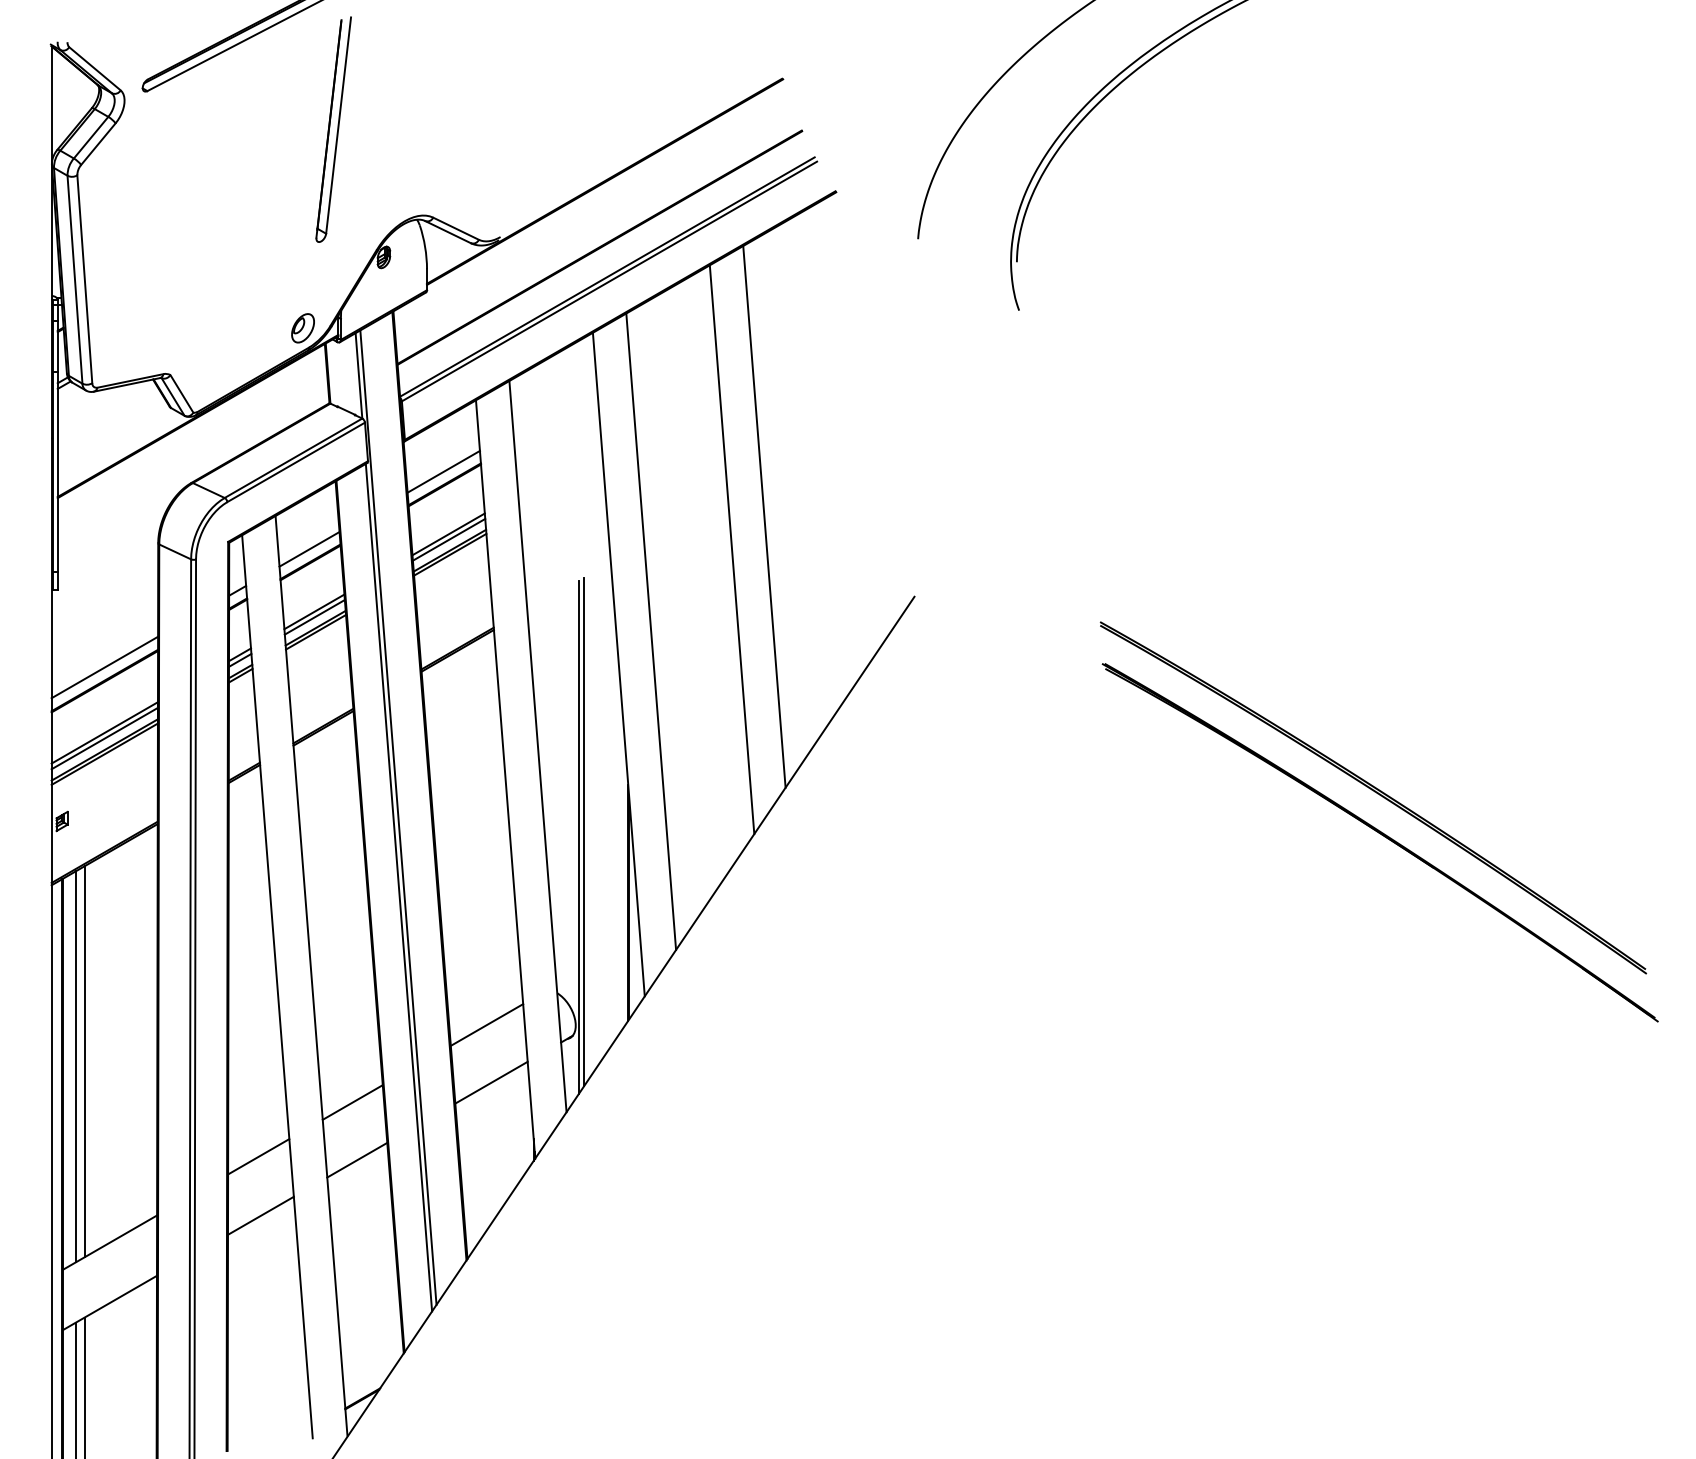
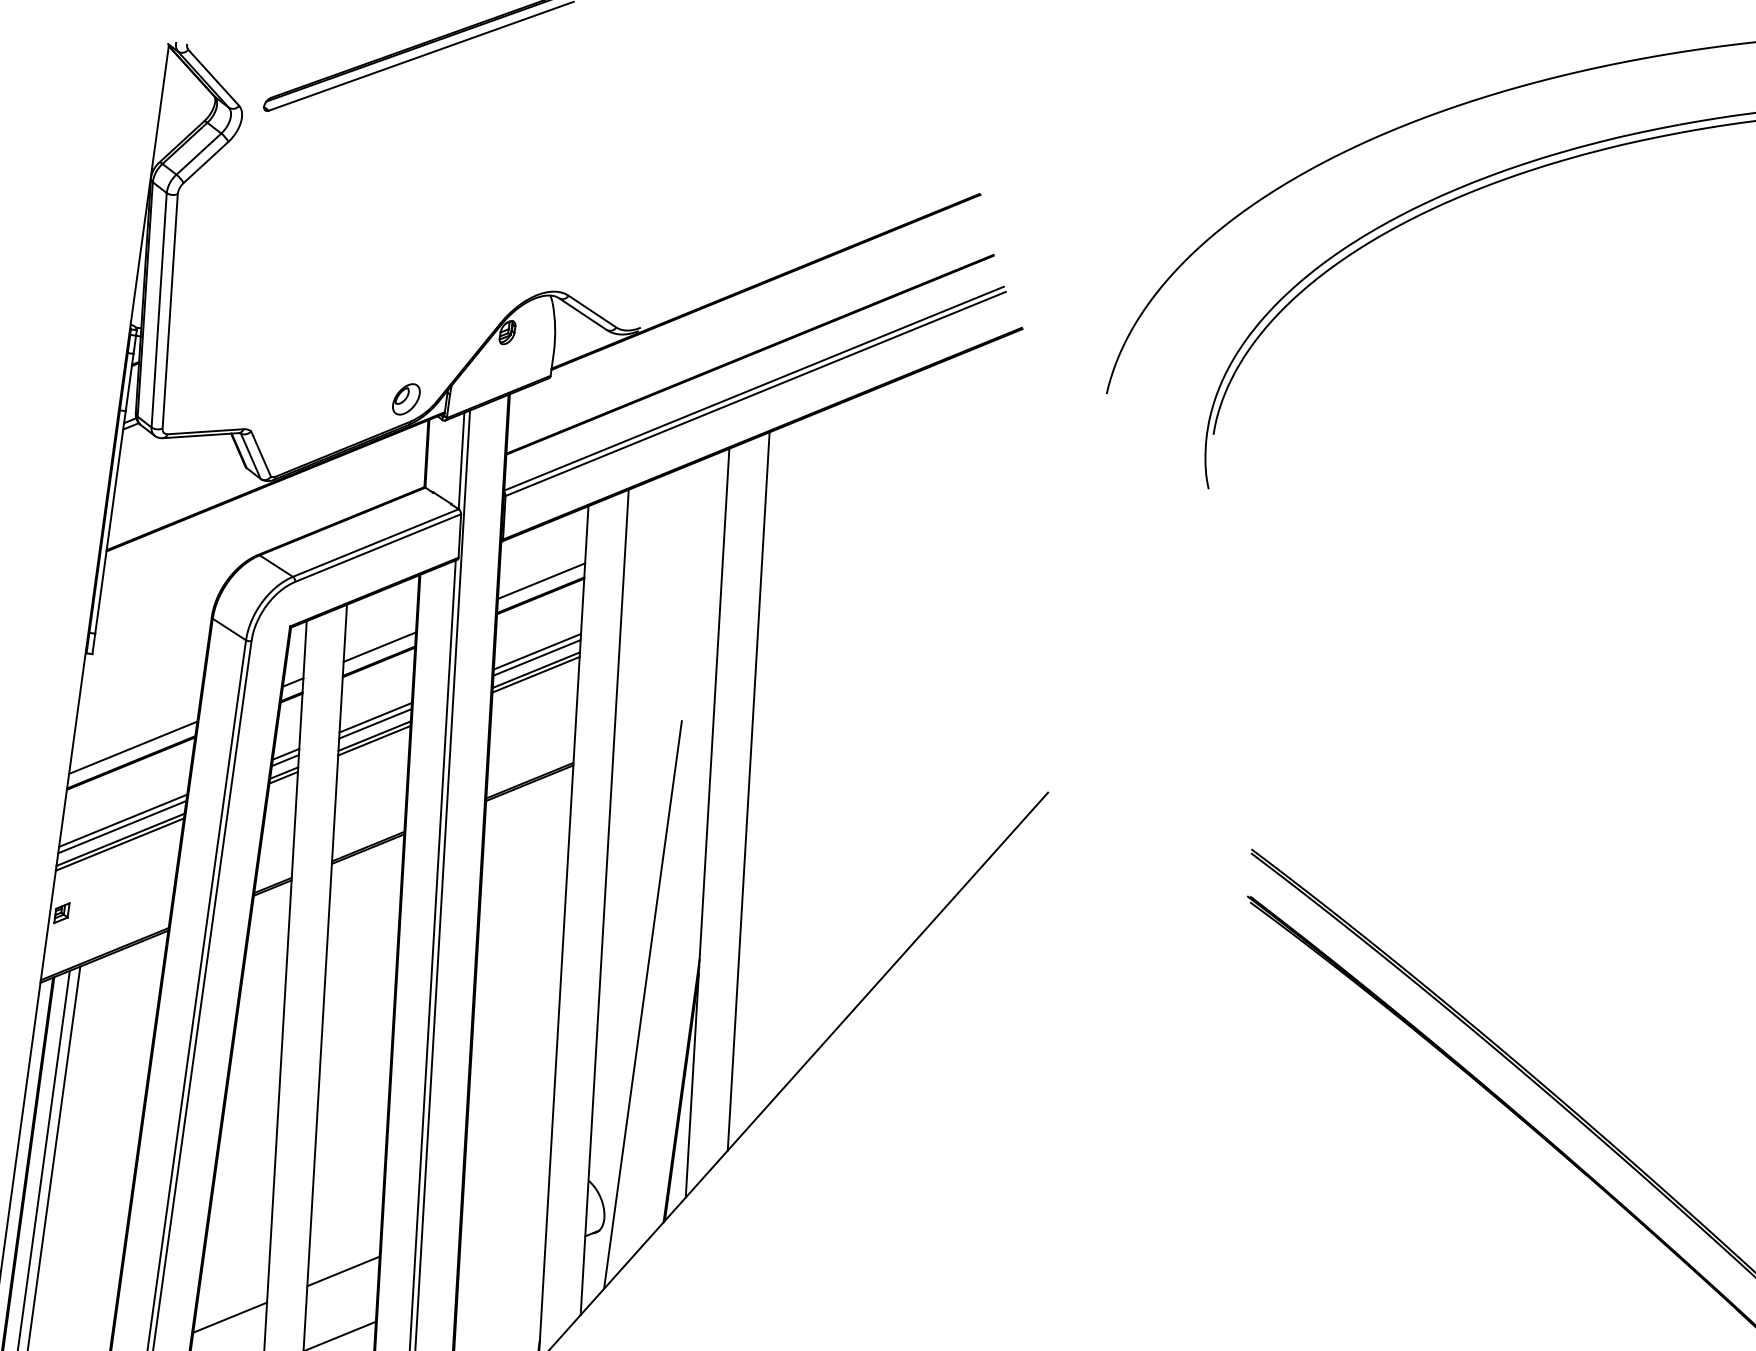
part: (333, 129) -> (470, 182), removed
line: (764, 516) -> (892, 680), removed
line: (731, 549) -> (850, 711), removed
line: (579, 836) -> (637, 1009), removed
line: (486, 1024) -> (504, 1204), removed
line: (491, 1082) -> (501, 1270), removed

